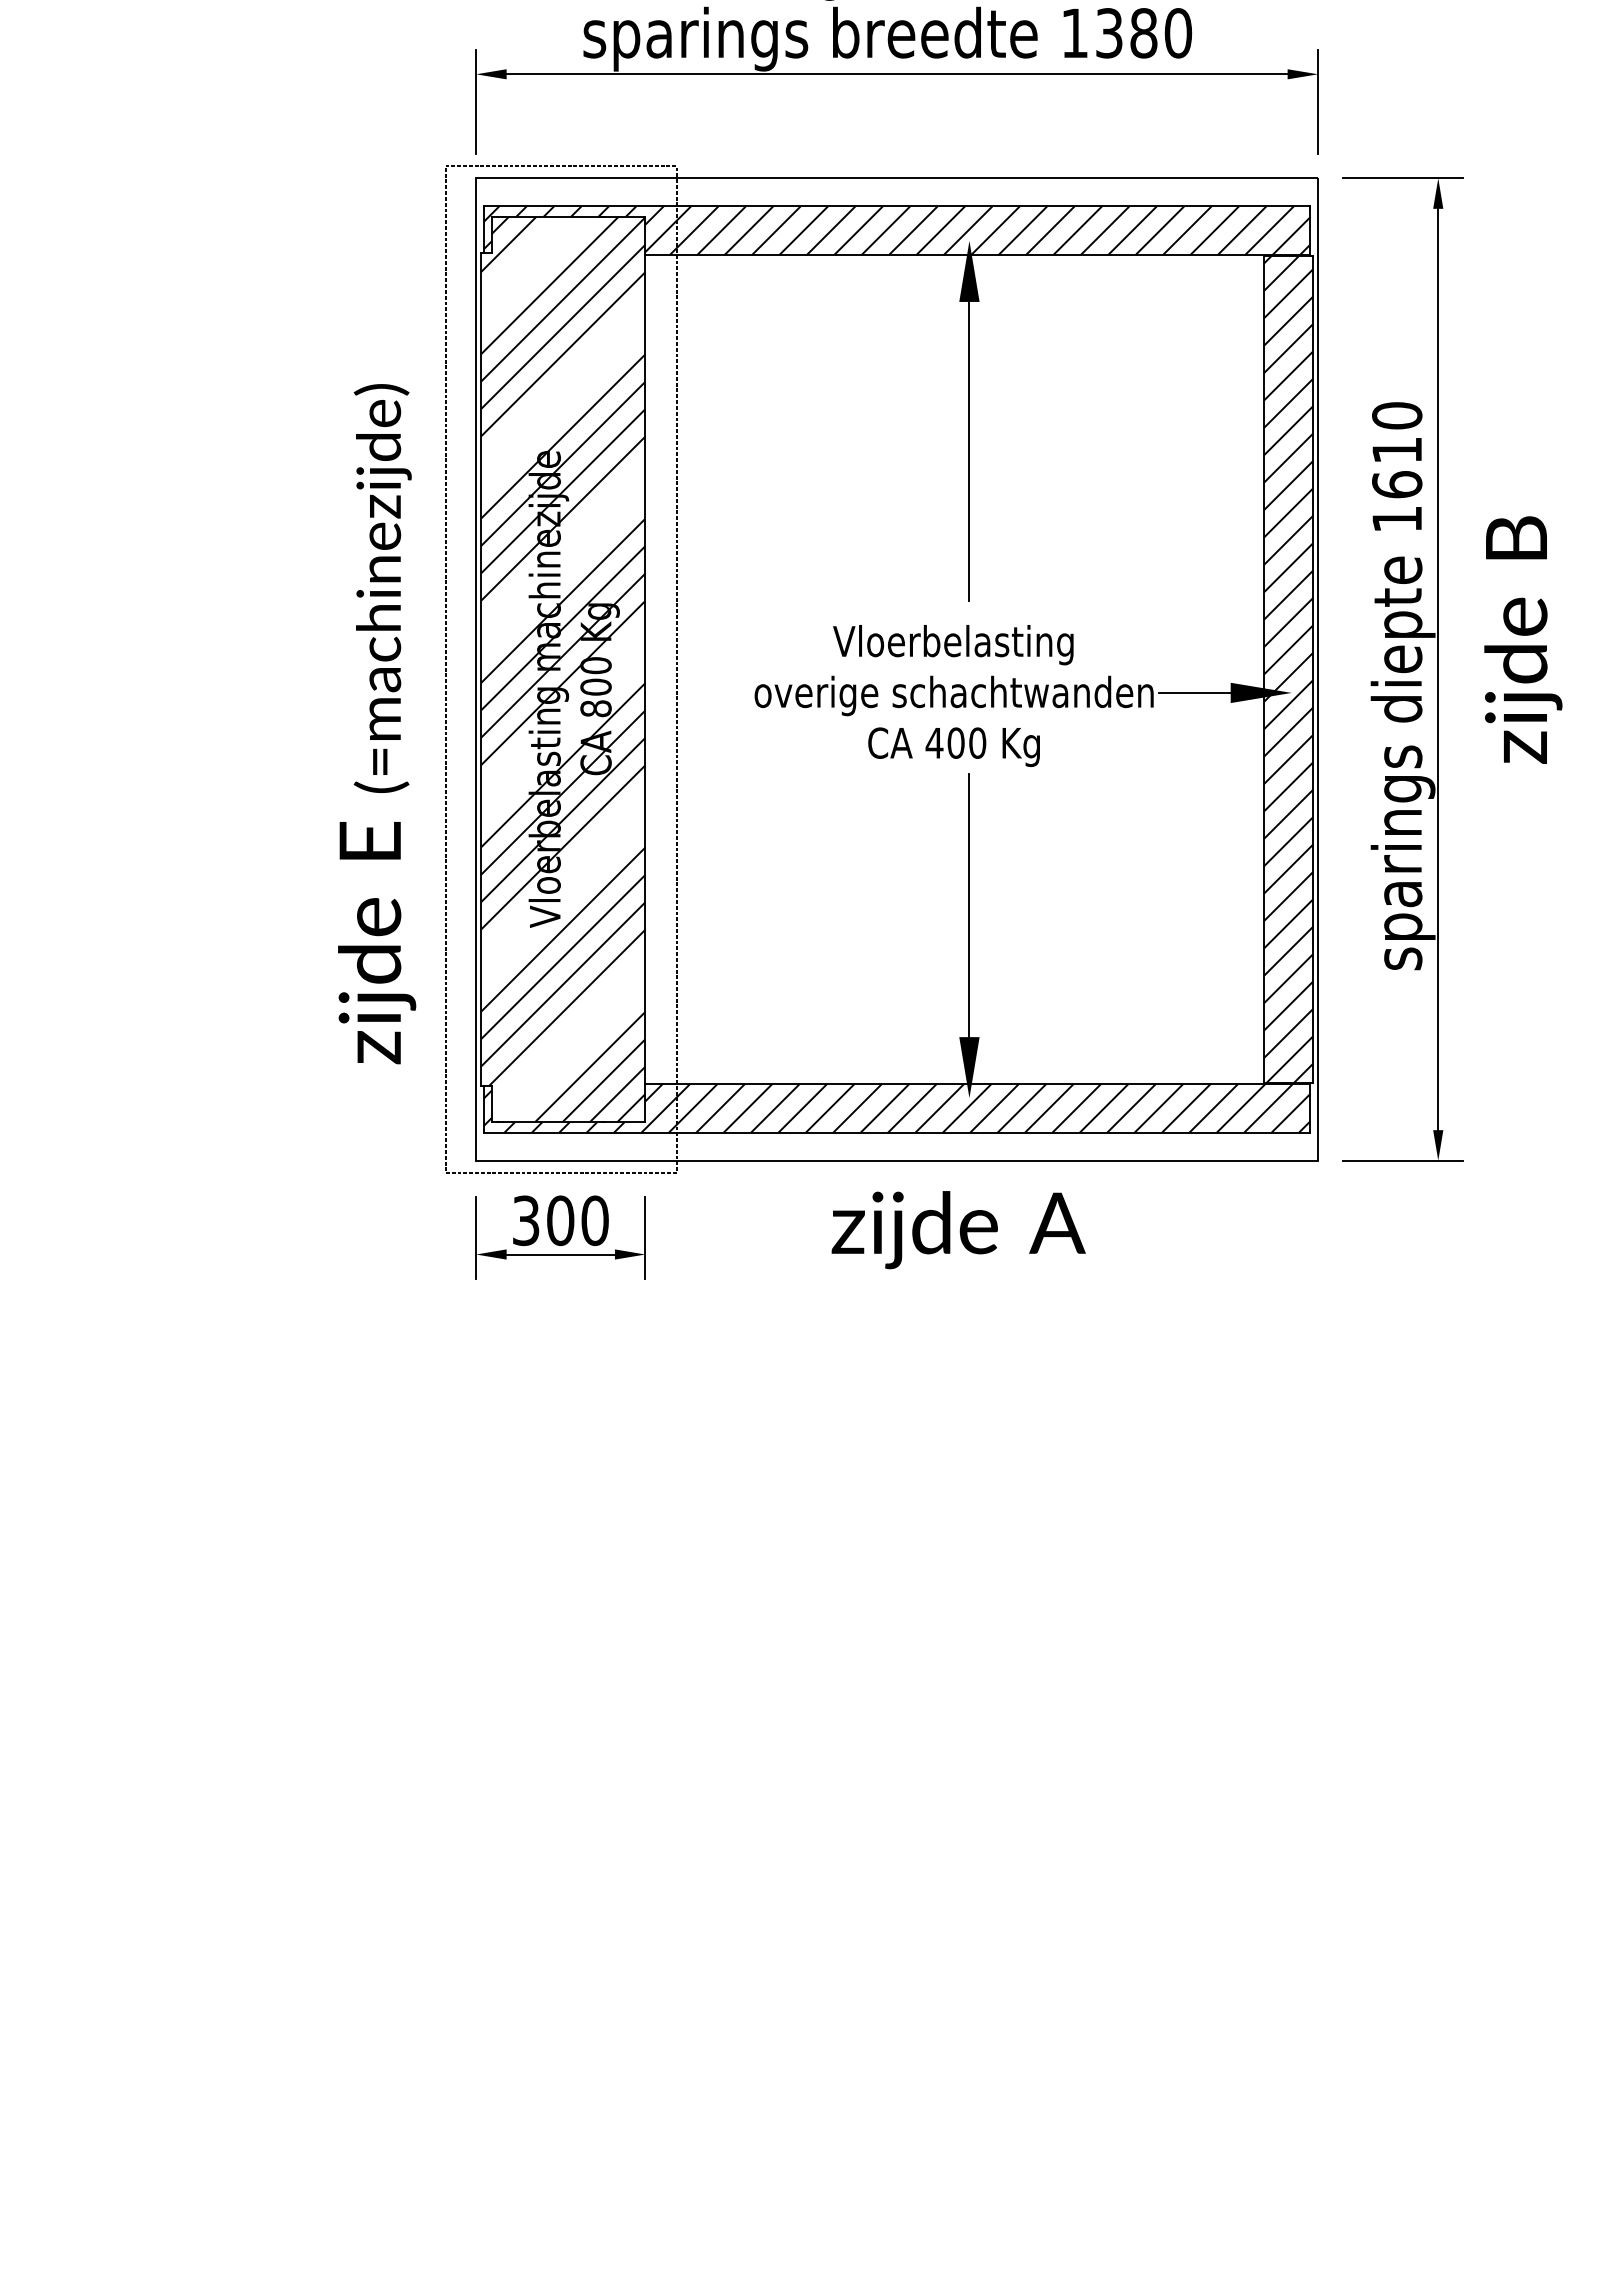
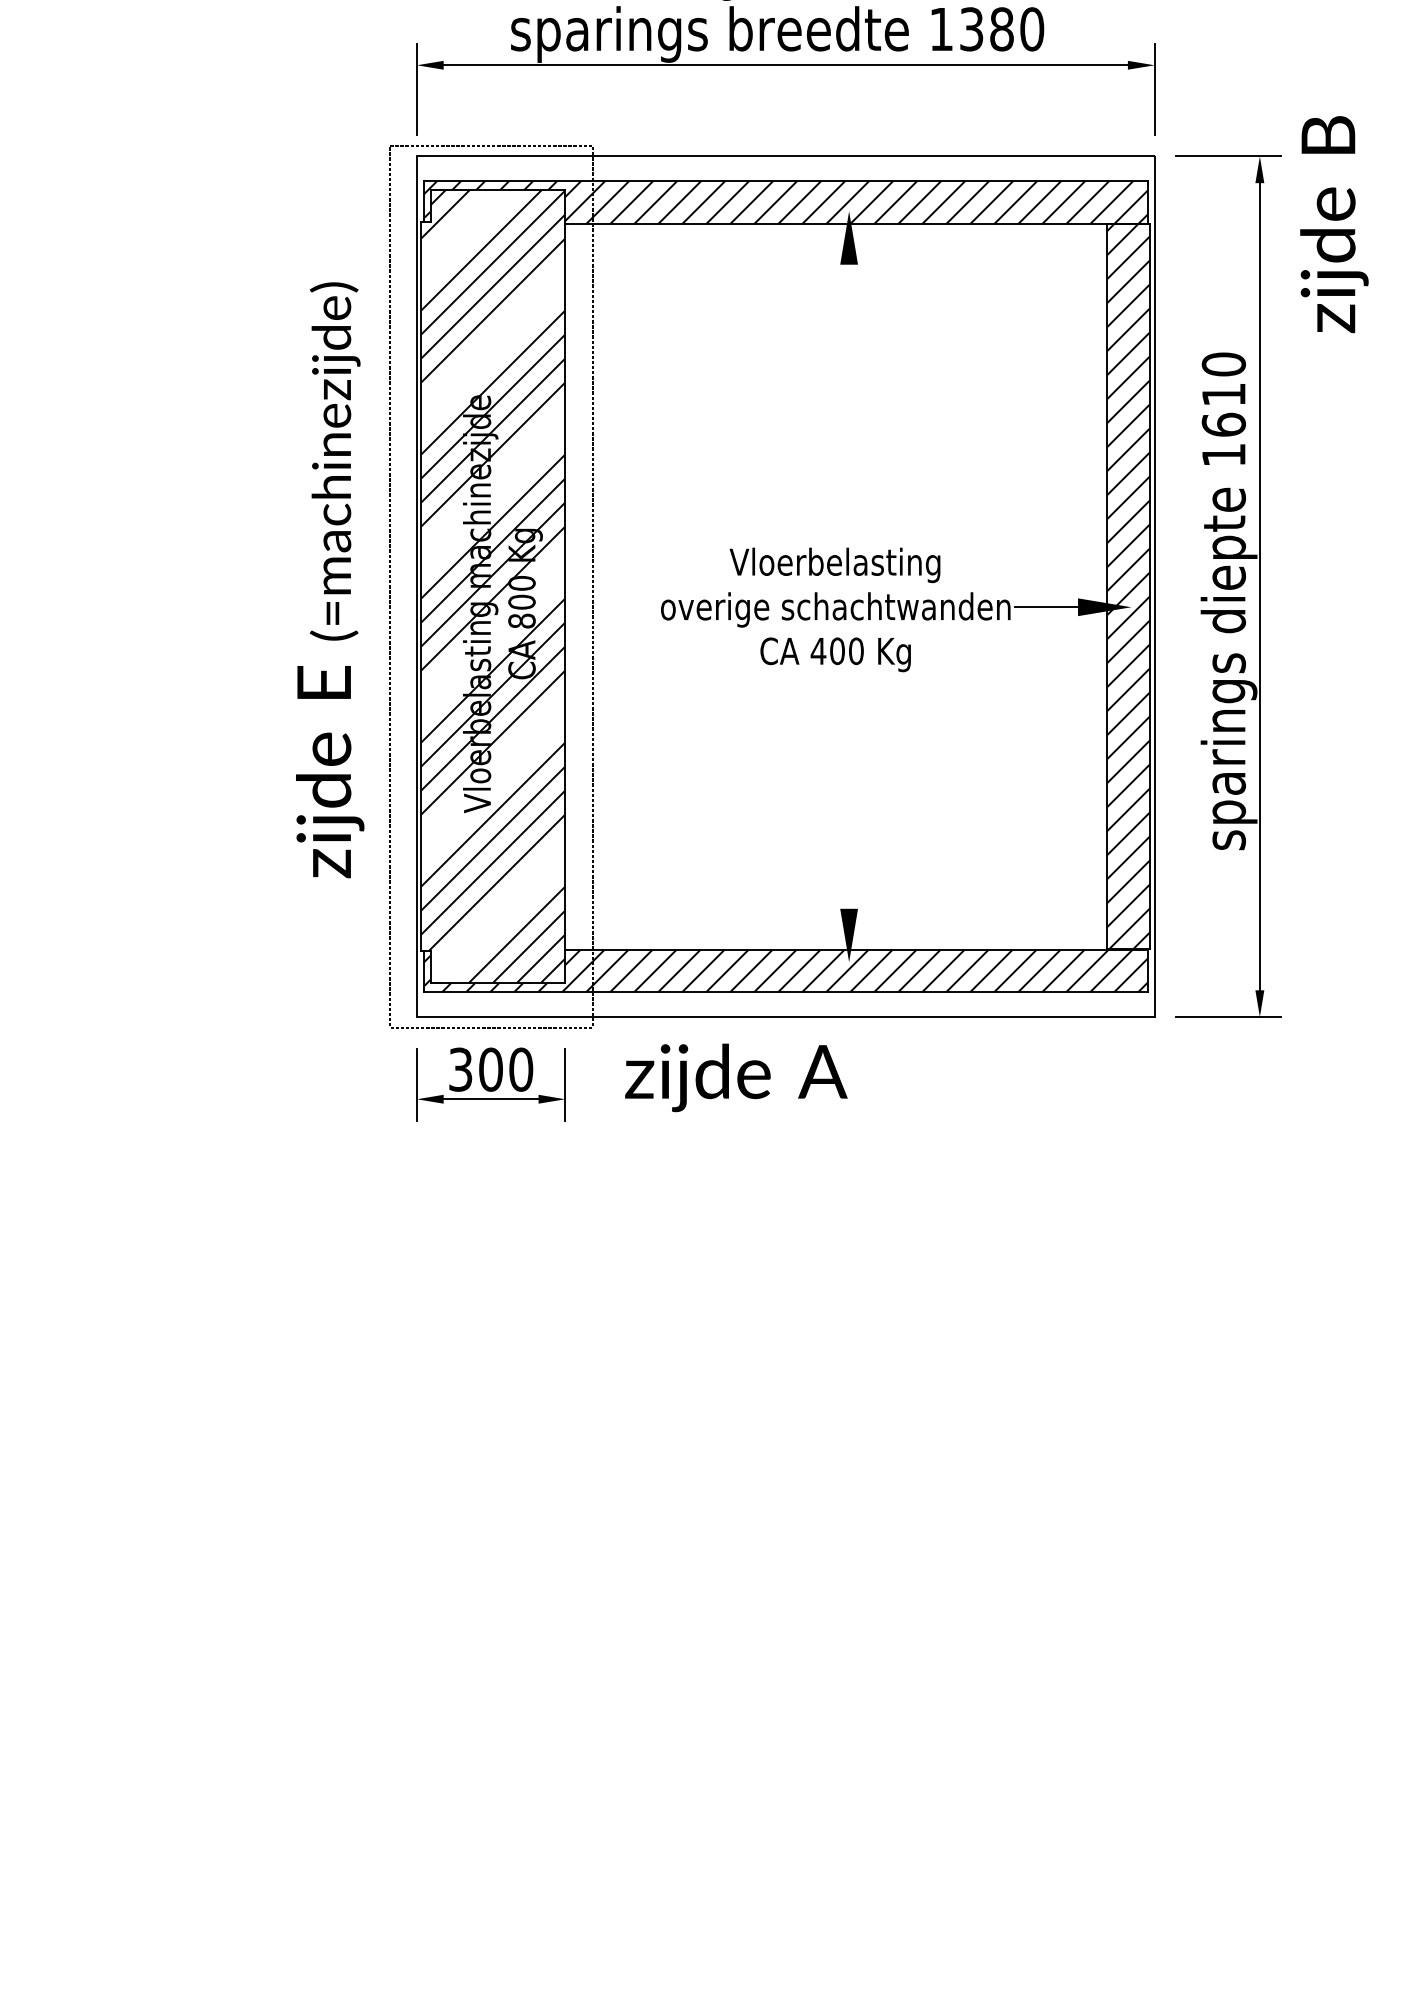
line: (969, 450) -> (849, 394), removed
text: (1523, 639) -> (1334, 224), moved
text: (377, 724) -> (330, 580), moved
line: (969, 905) -> (849, 793), removed
text: (958, 1230) -> (736, 1078), moved

